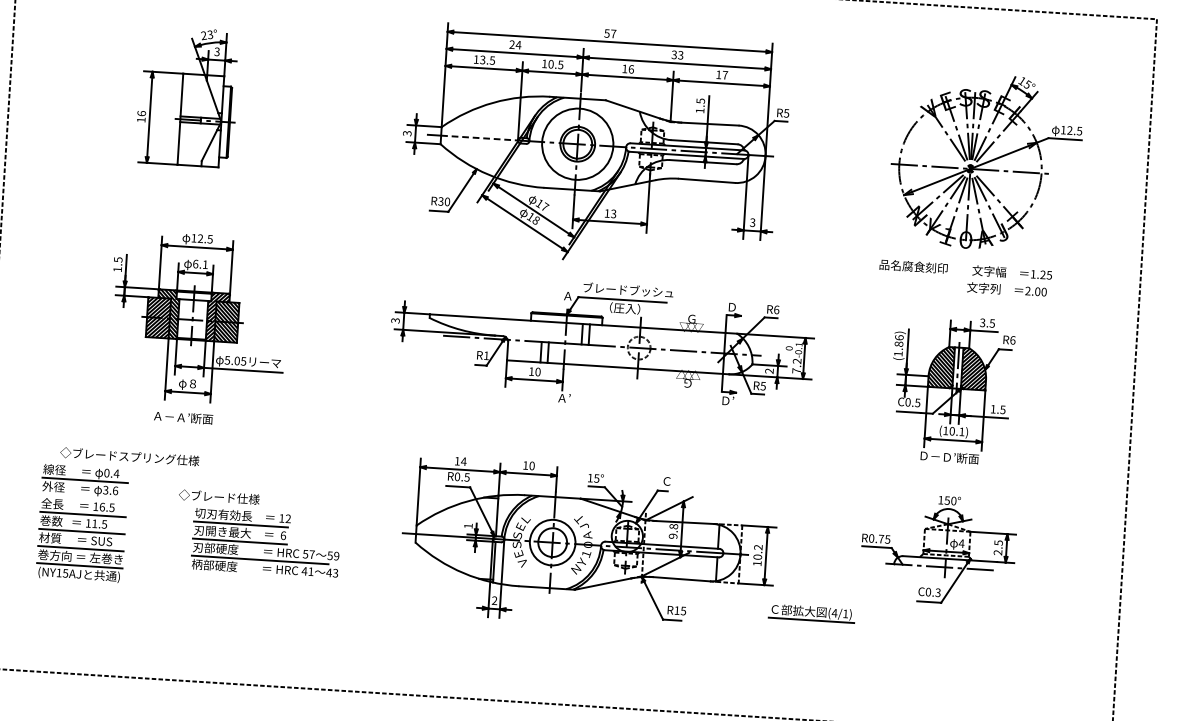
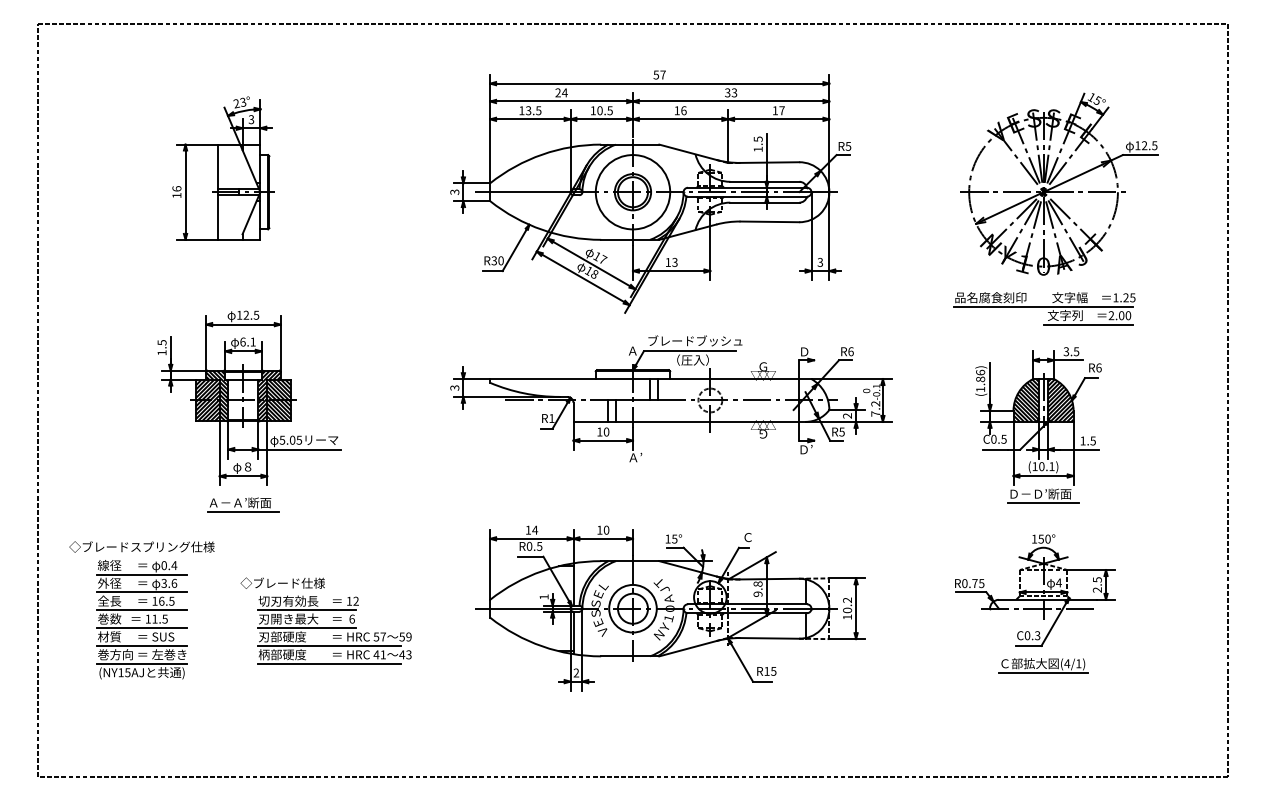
line: (479, 138) -> (530, 192), dashed -> solid
line: (963, 278) -> (1043, 306), added
line: (1004, 298) -> (1087, 324), added
line: (185, 427) -> (243, 512), added
text: (129, 456) -> (141, 546), moved
line: (951, 466) -> (1043, 503), added
line: (83, 497) -> (141, 592), added
line: (259, 576) -> (329, 663), added
part: (811, 613) -> (1043, 665), moved

